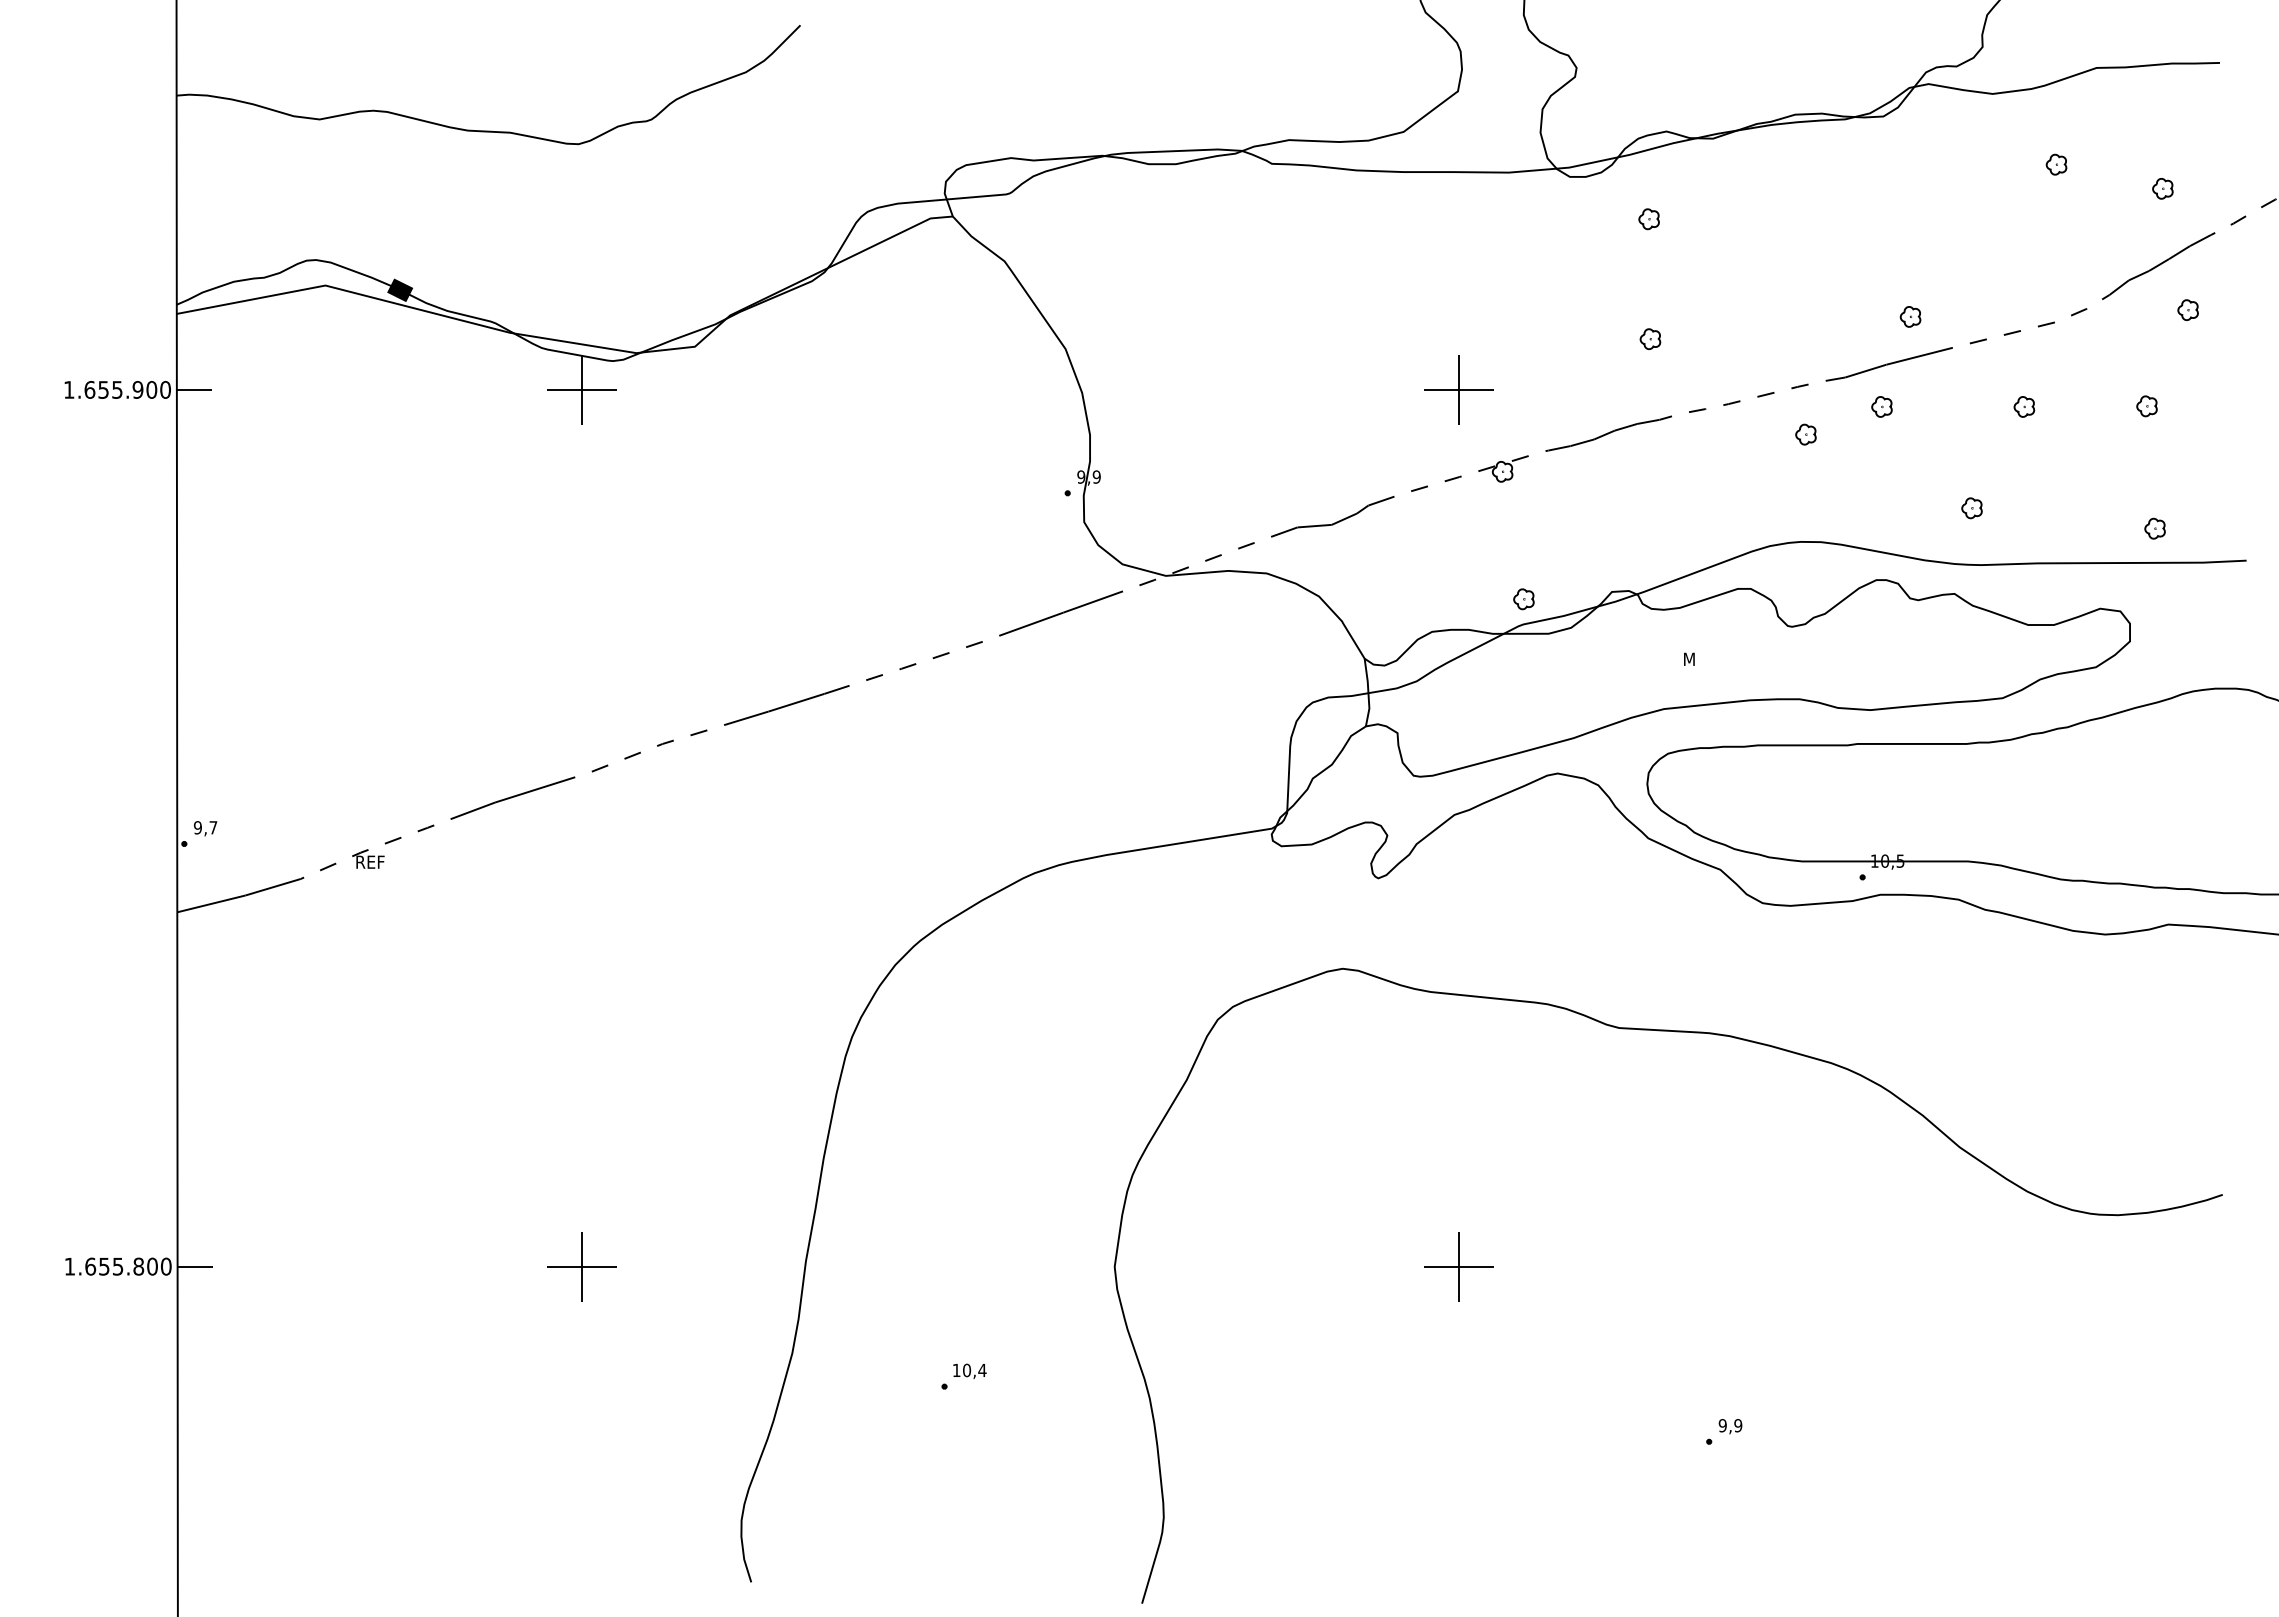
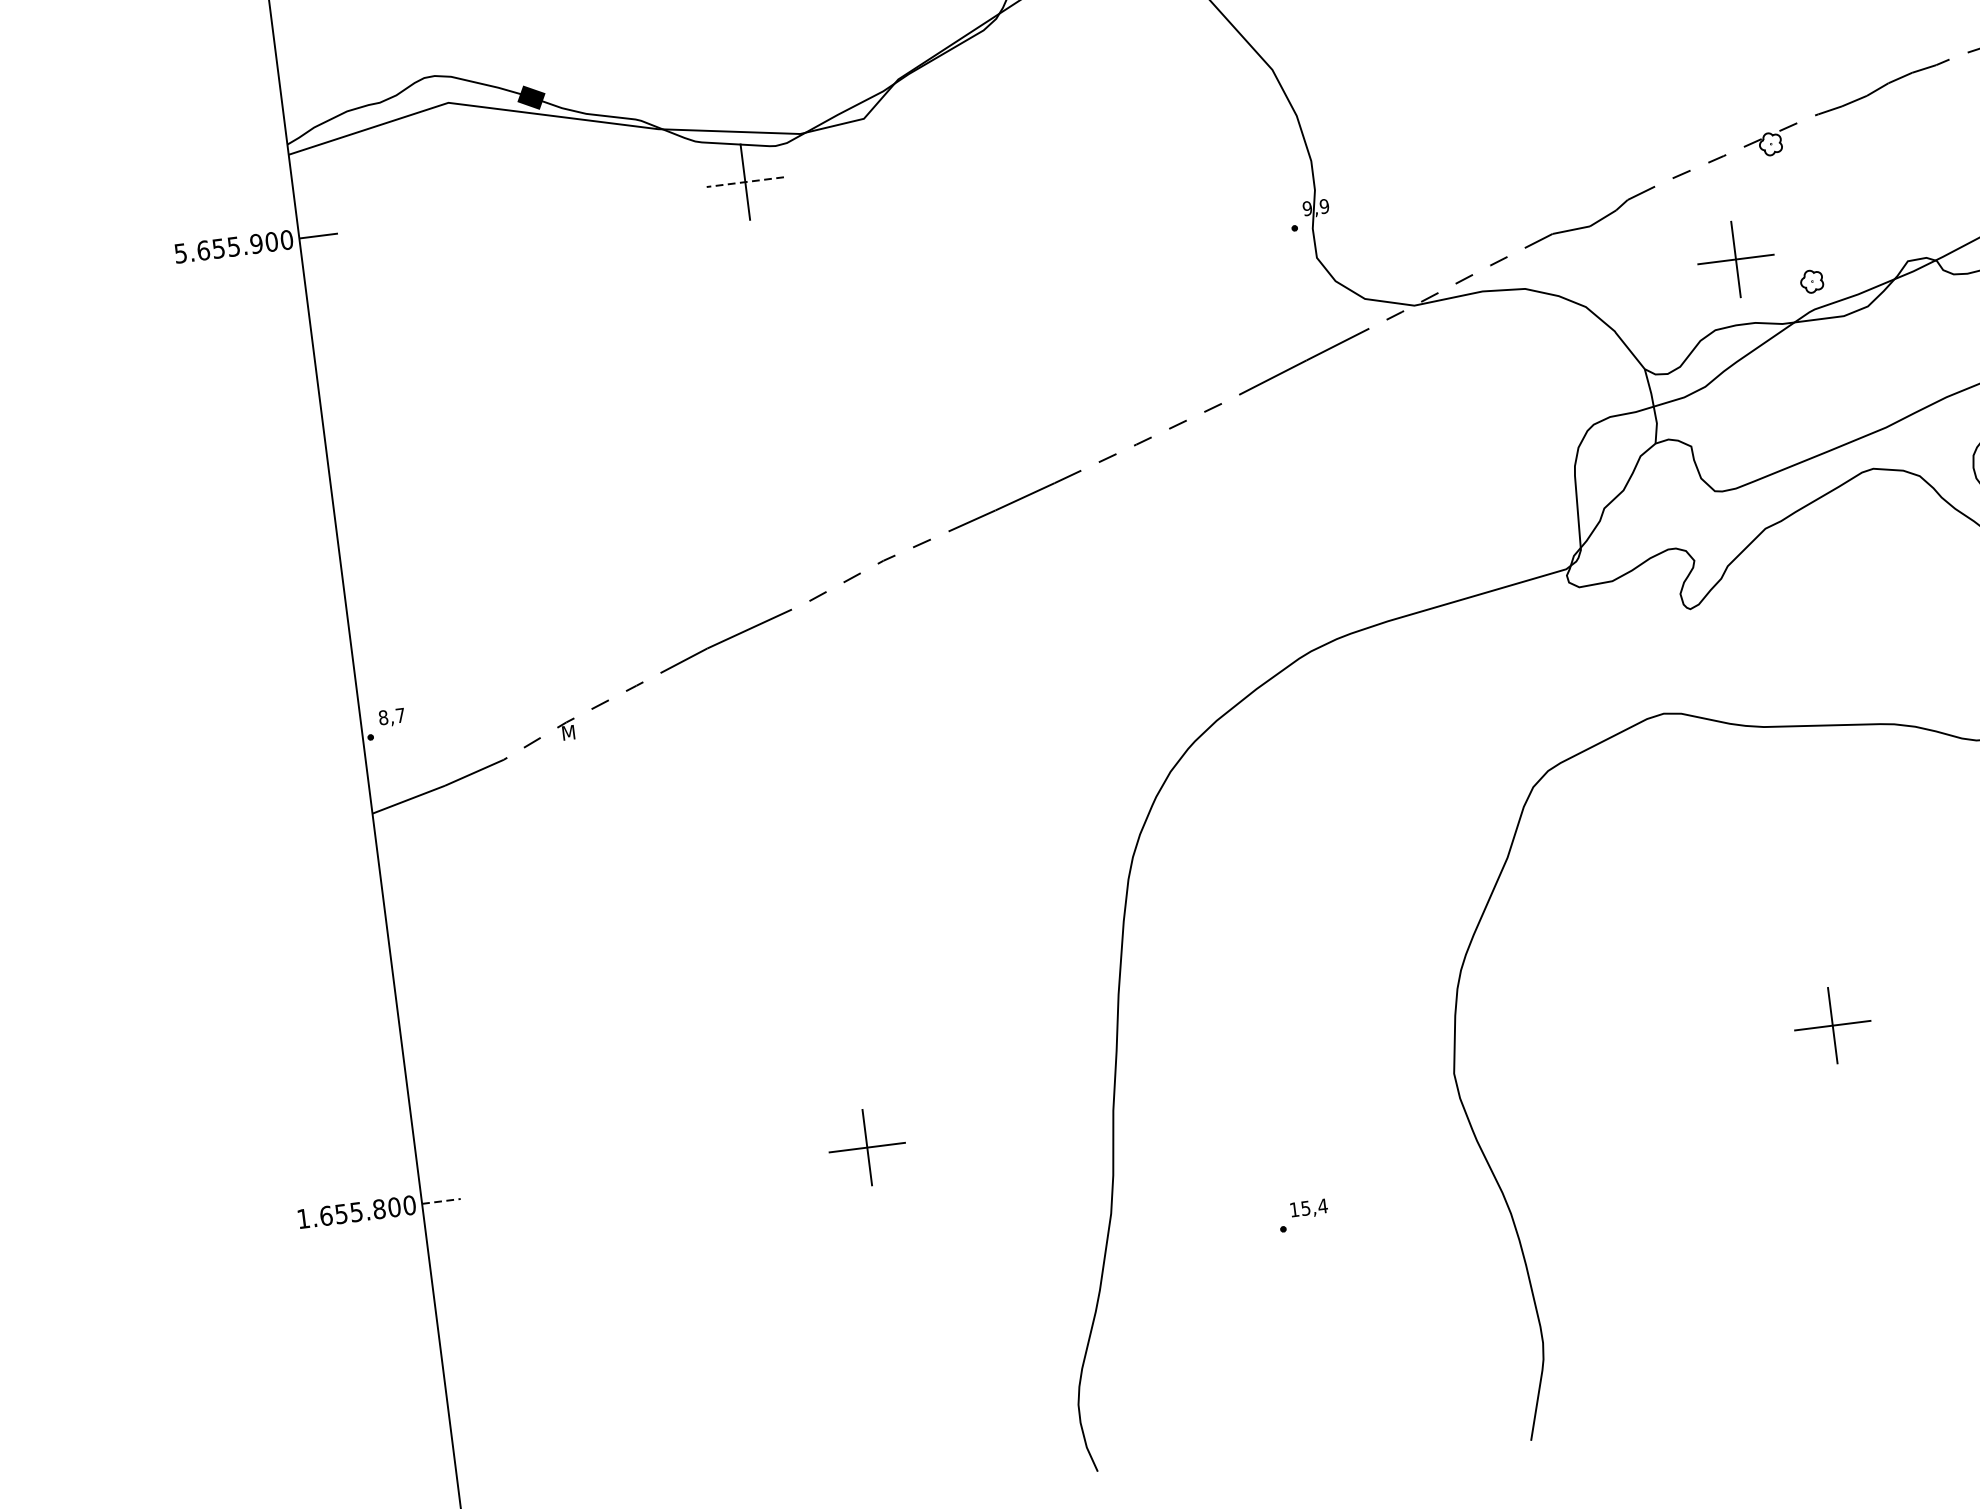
text: (69, 389) -> (181, 252), 1.655.900 -> 5.655.900
line: (581, 389) -> (744, 181), solid -> dashed
part: (1458, 389) -> (1735, 259), moved
text: (197, 827) -> (382, 717), 9,7 -> 8,7
text: (371, 861) -> (579, 730), REF -> M
line: (195, 1266) -> (441, 1201), solid -> dashed
text: (967, 1370) -> (1306, 1208), 10,4 -> 15,4

